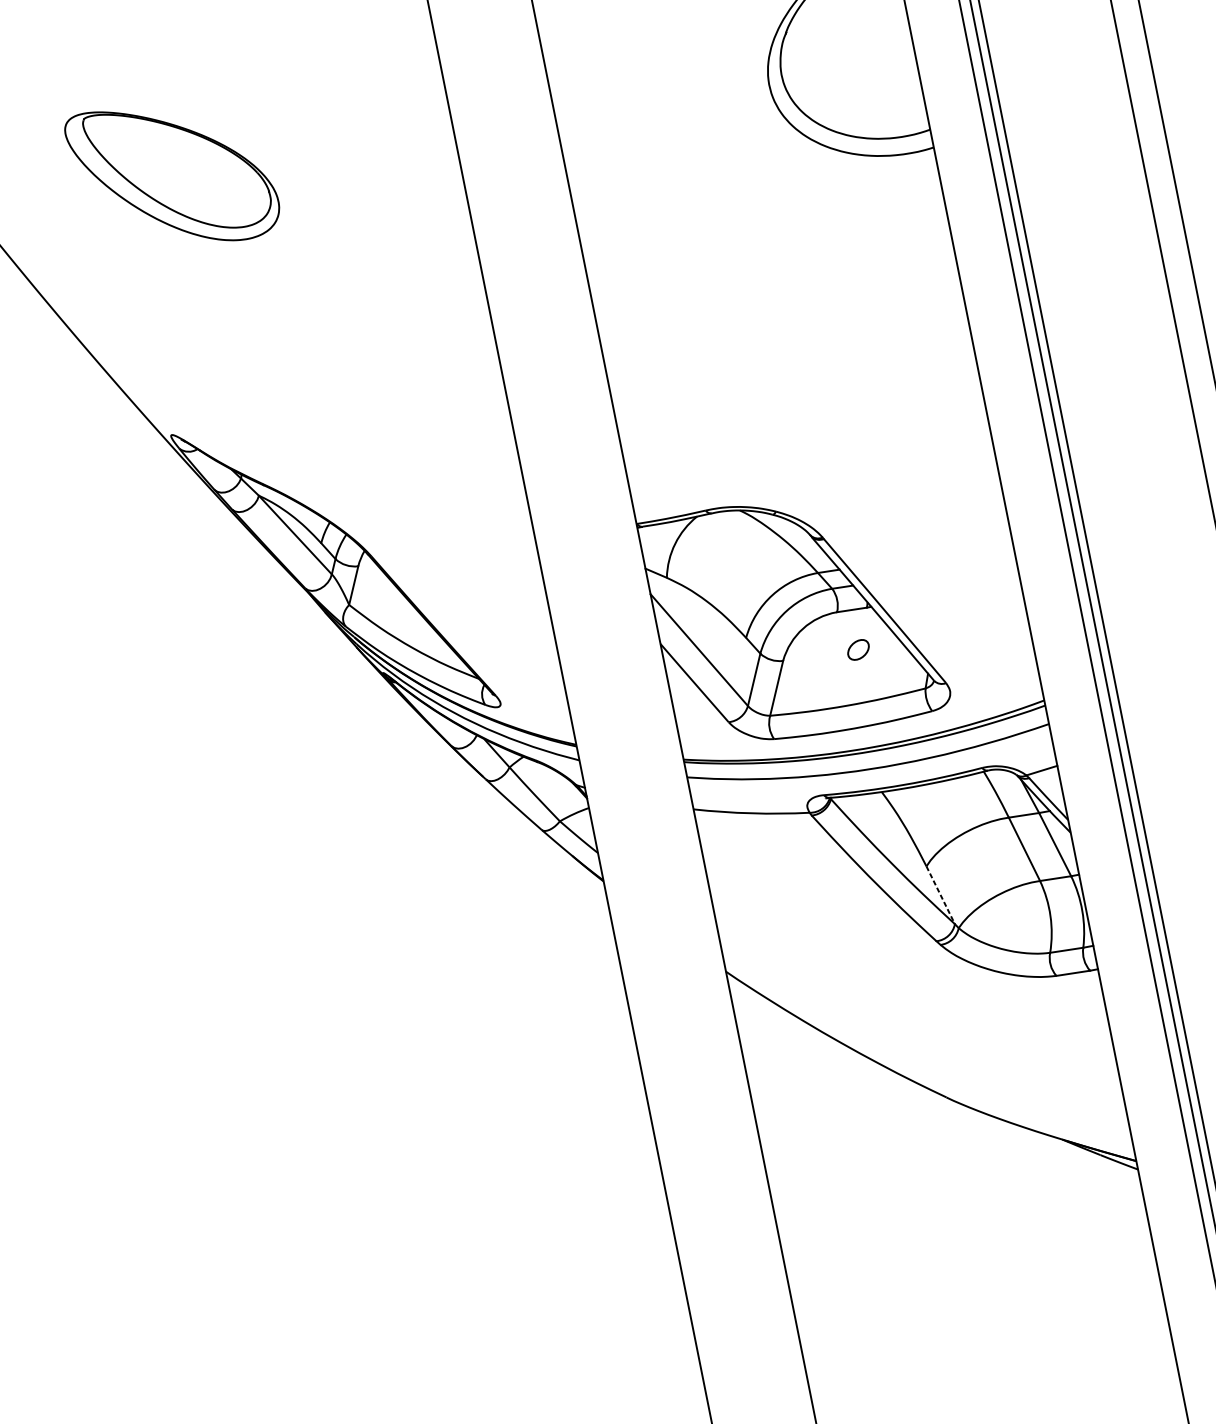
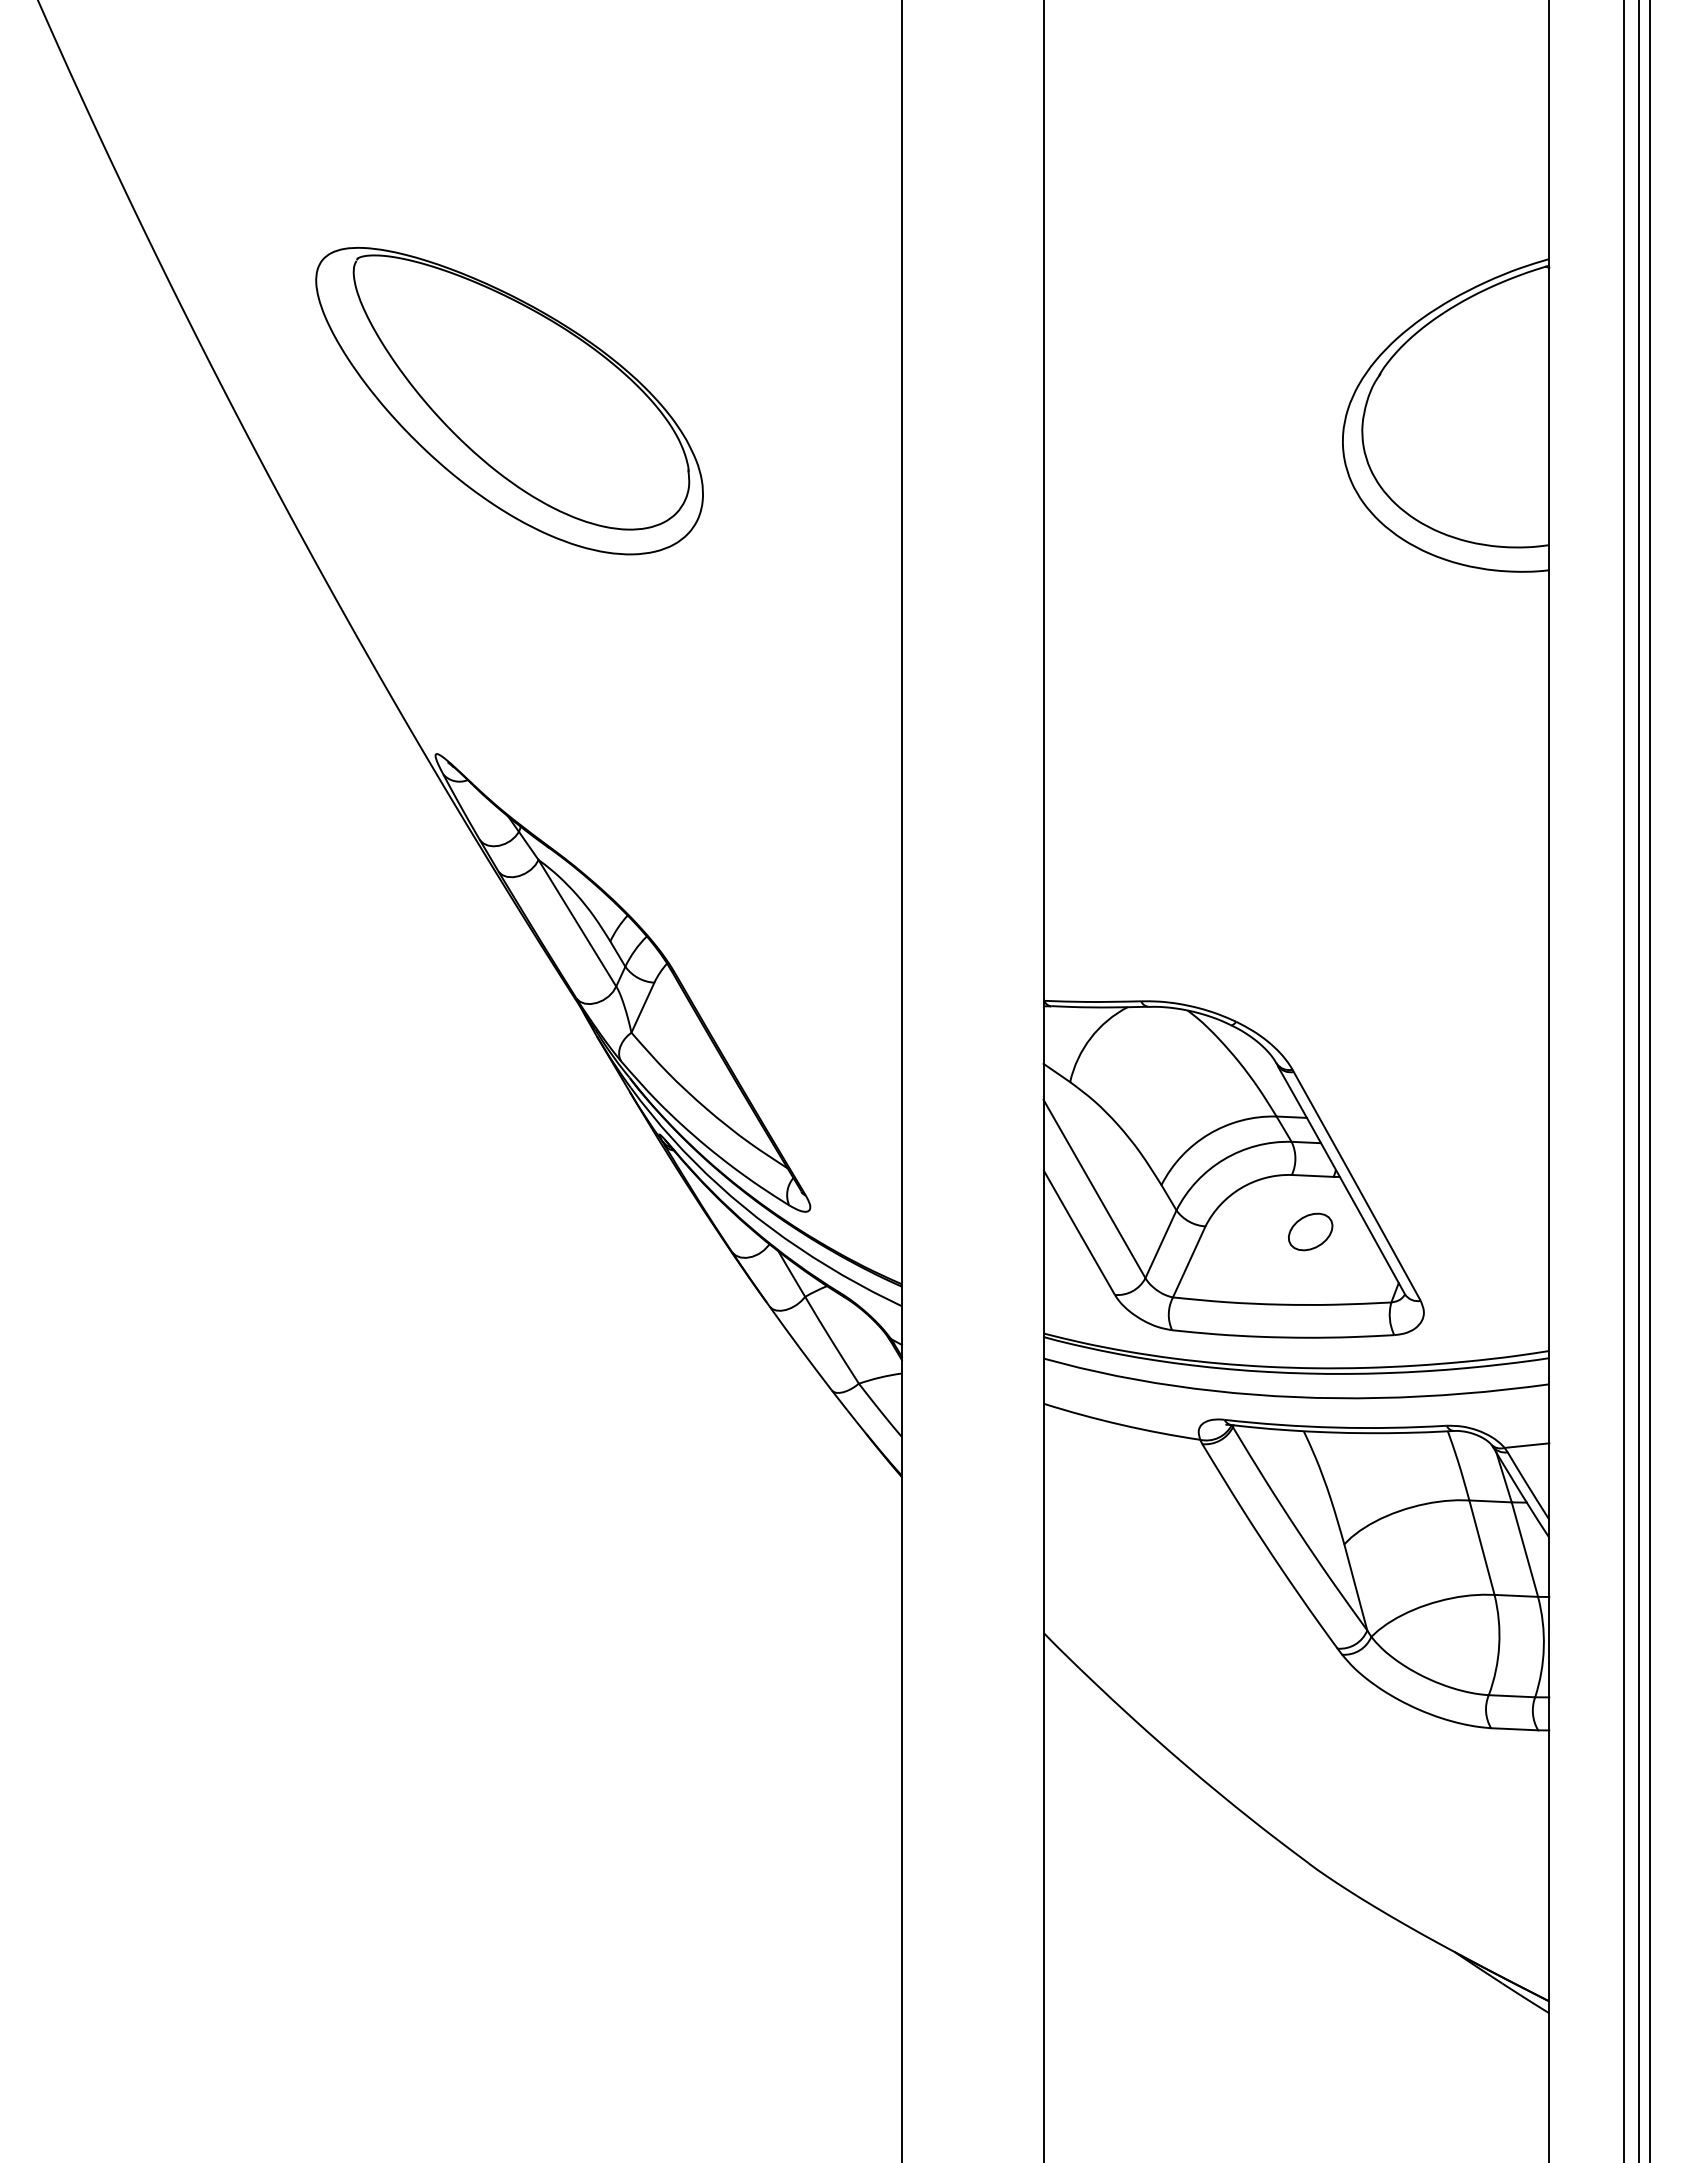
part: (173, 174) -> (509, 400), size x1.43
part: (858, 649) -> (1310, 1231), size x1.43
line: (940, 895) -> (1355, 1587), dashed -> solid

